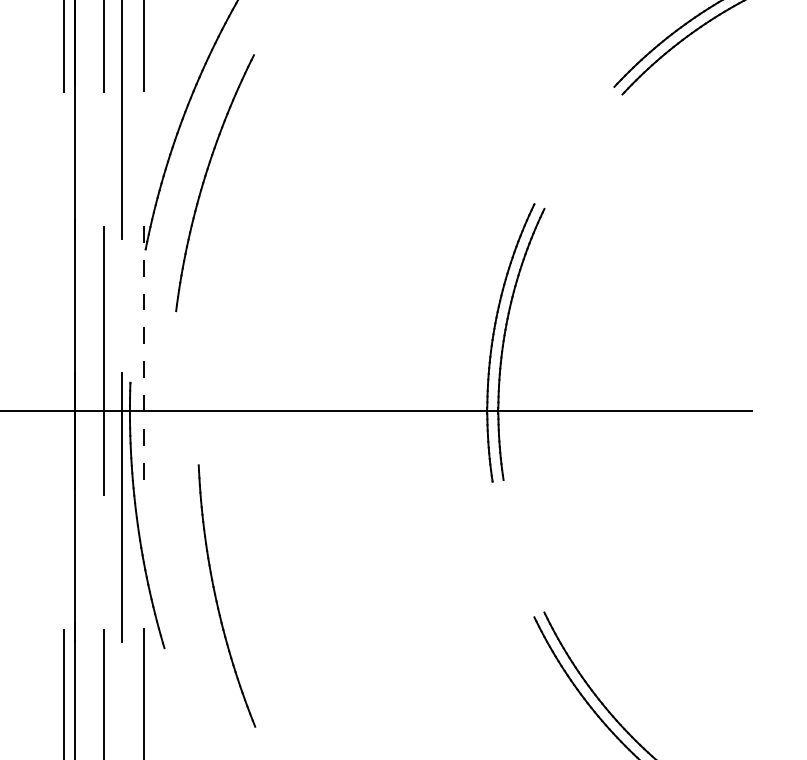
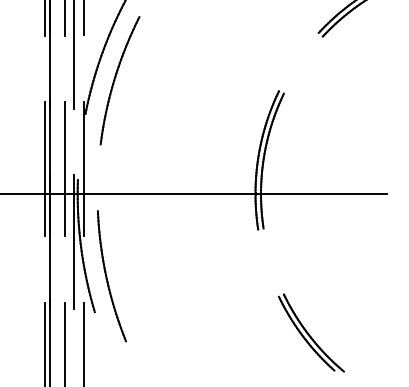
line: (143, 359) -> (84, 168), dashed -> solid
line: (63, 361) -> (44, 169), added
part: (228, 596) -> (112, 276), moved

